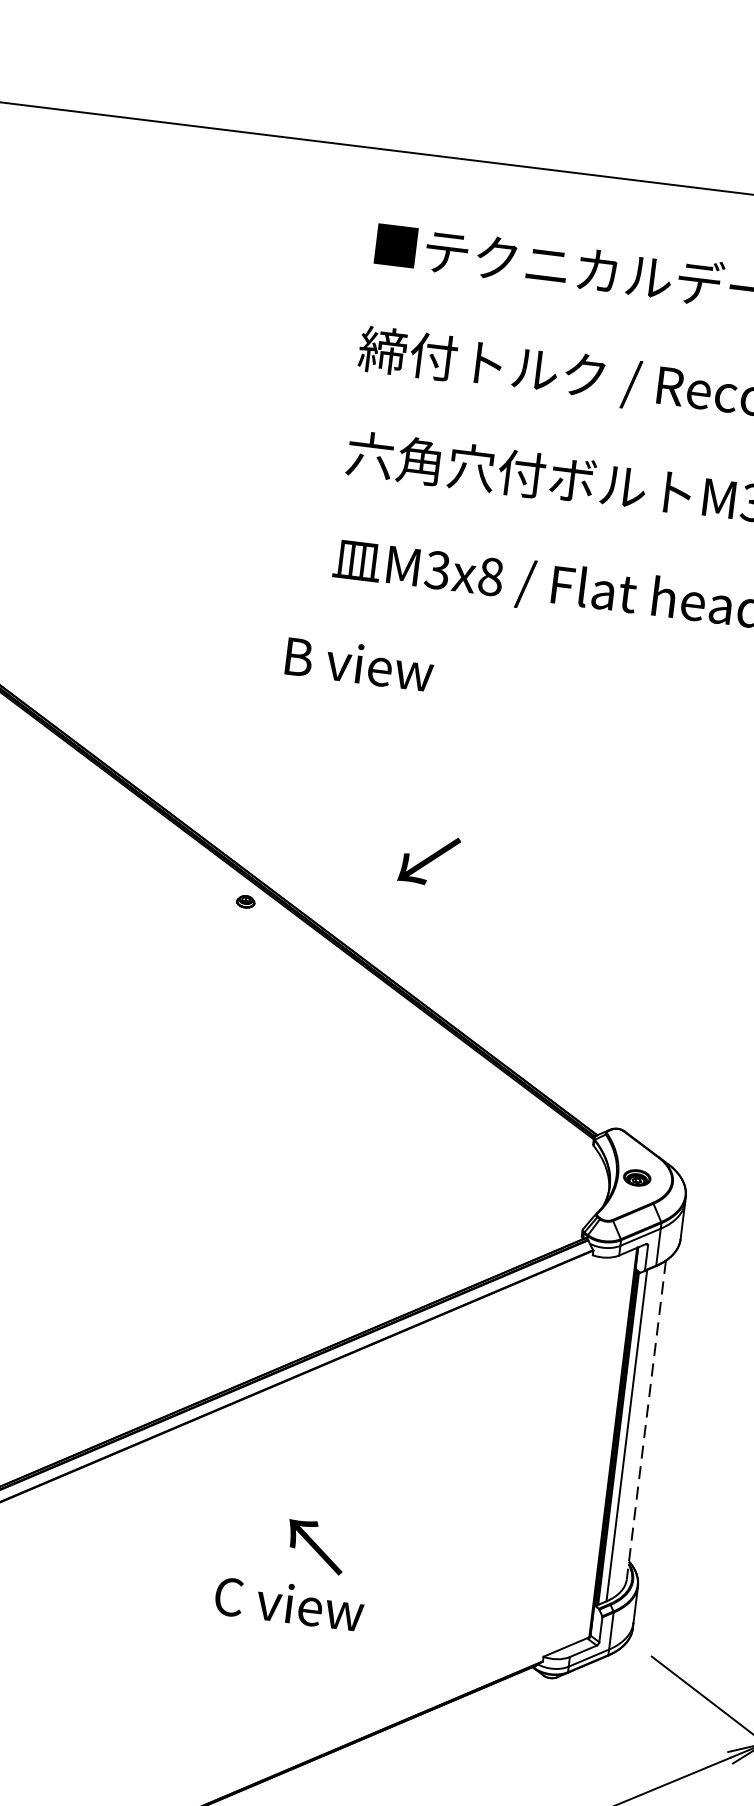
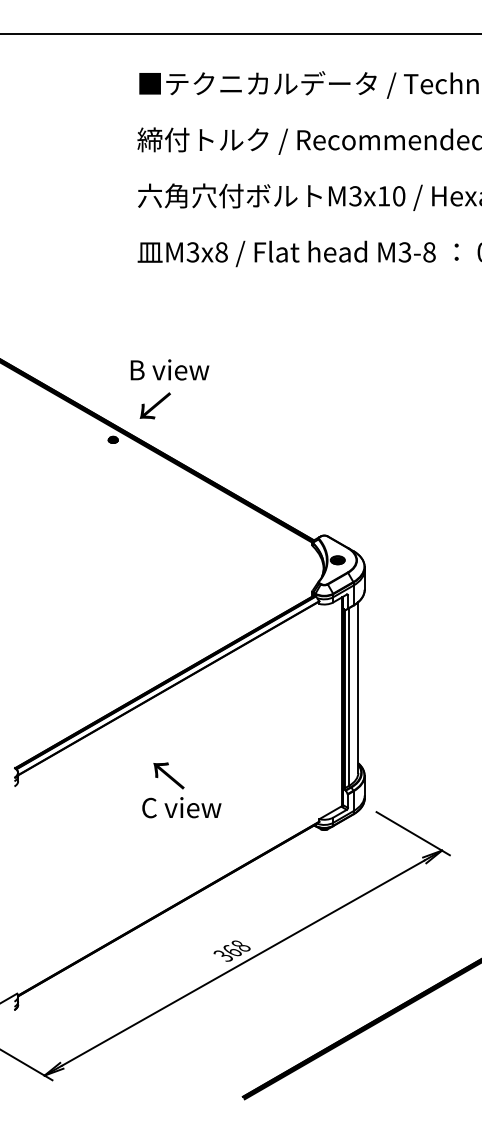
text: (358, 663) -> (169, 369), moved
text: (427, 859) -> (154, 405), moved
line: (646, 1421) -> (358, 688), dashed -> solid
text: (314, 1545) -> (168, 775), moved

